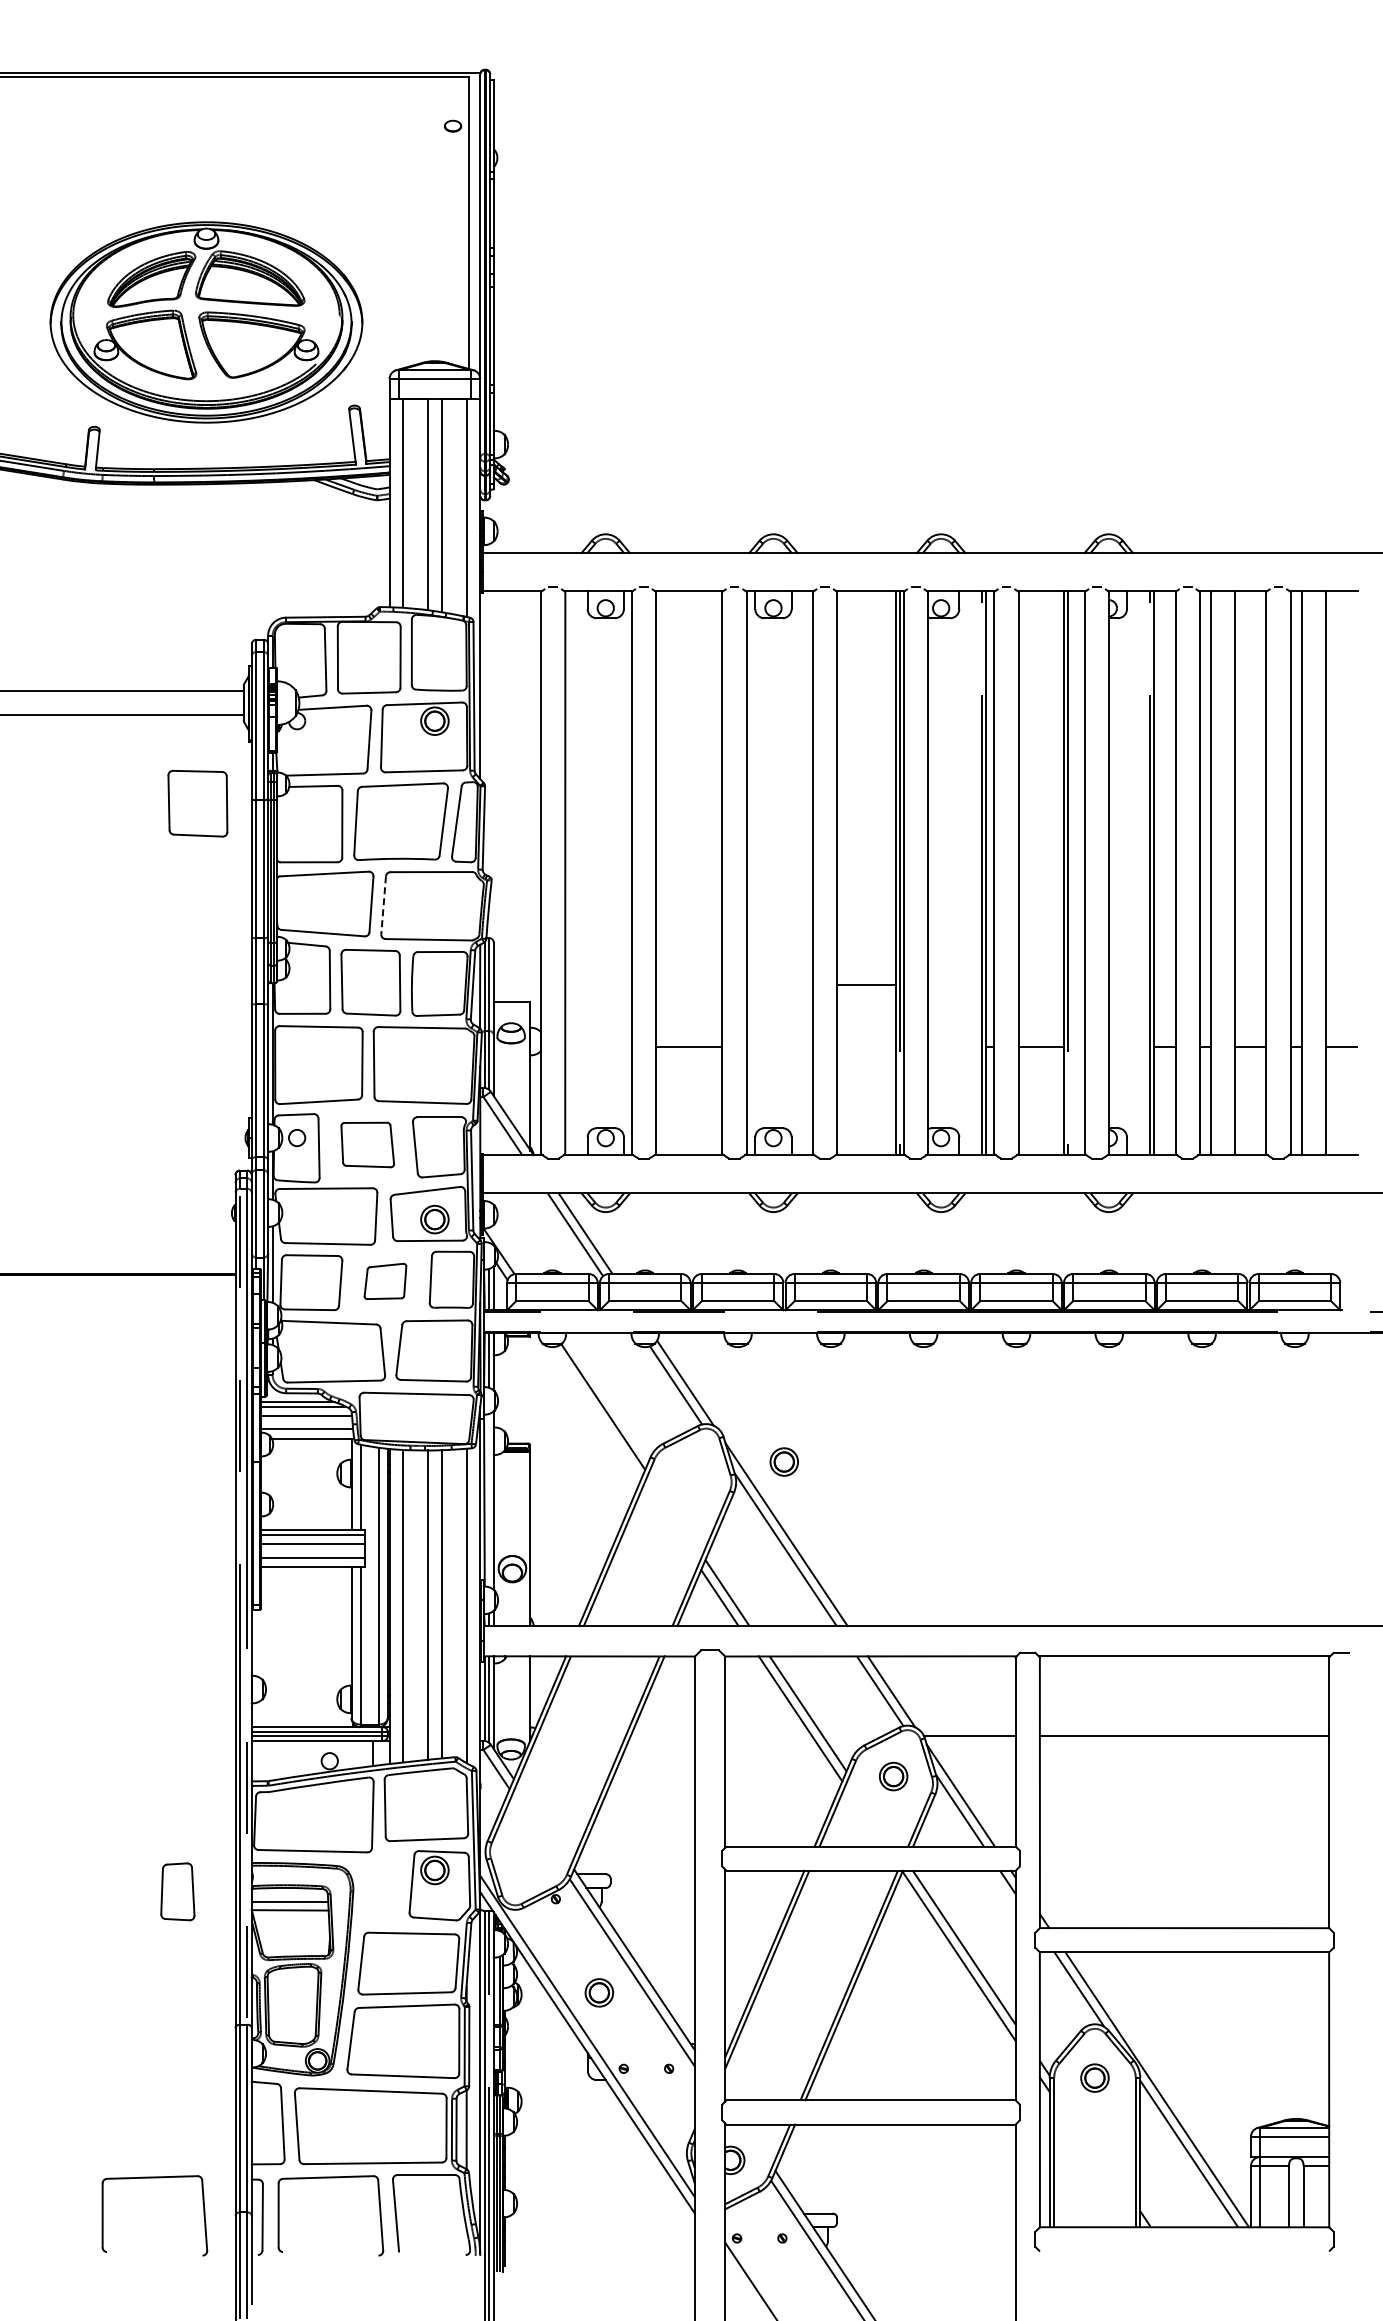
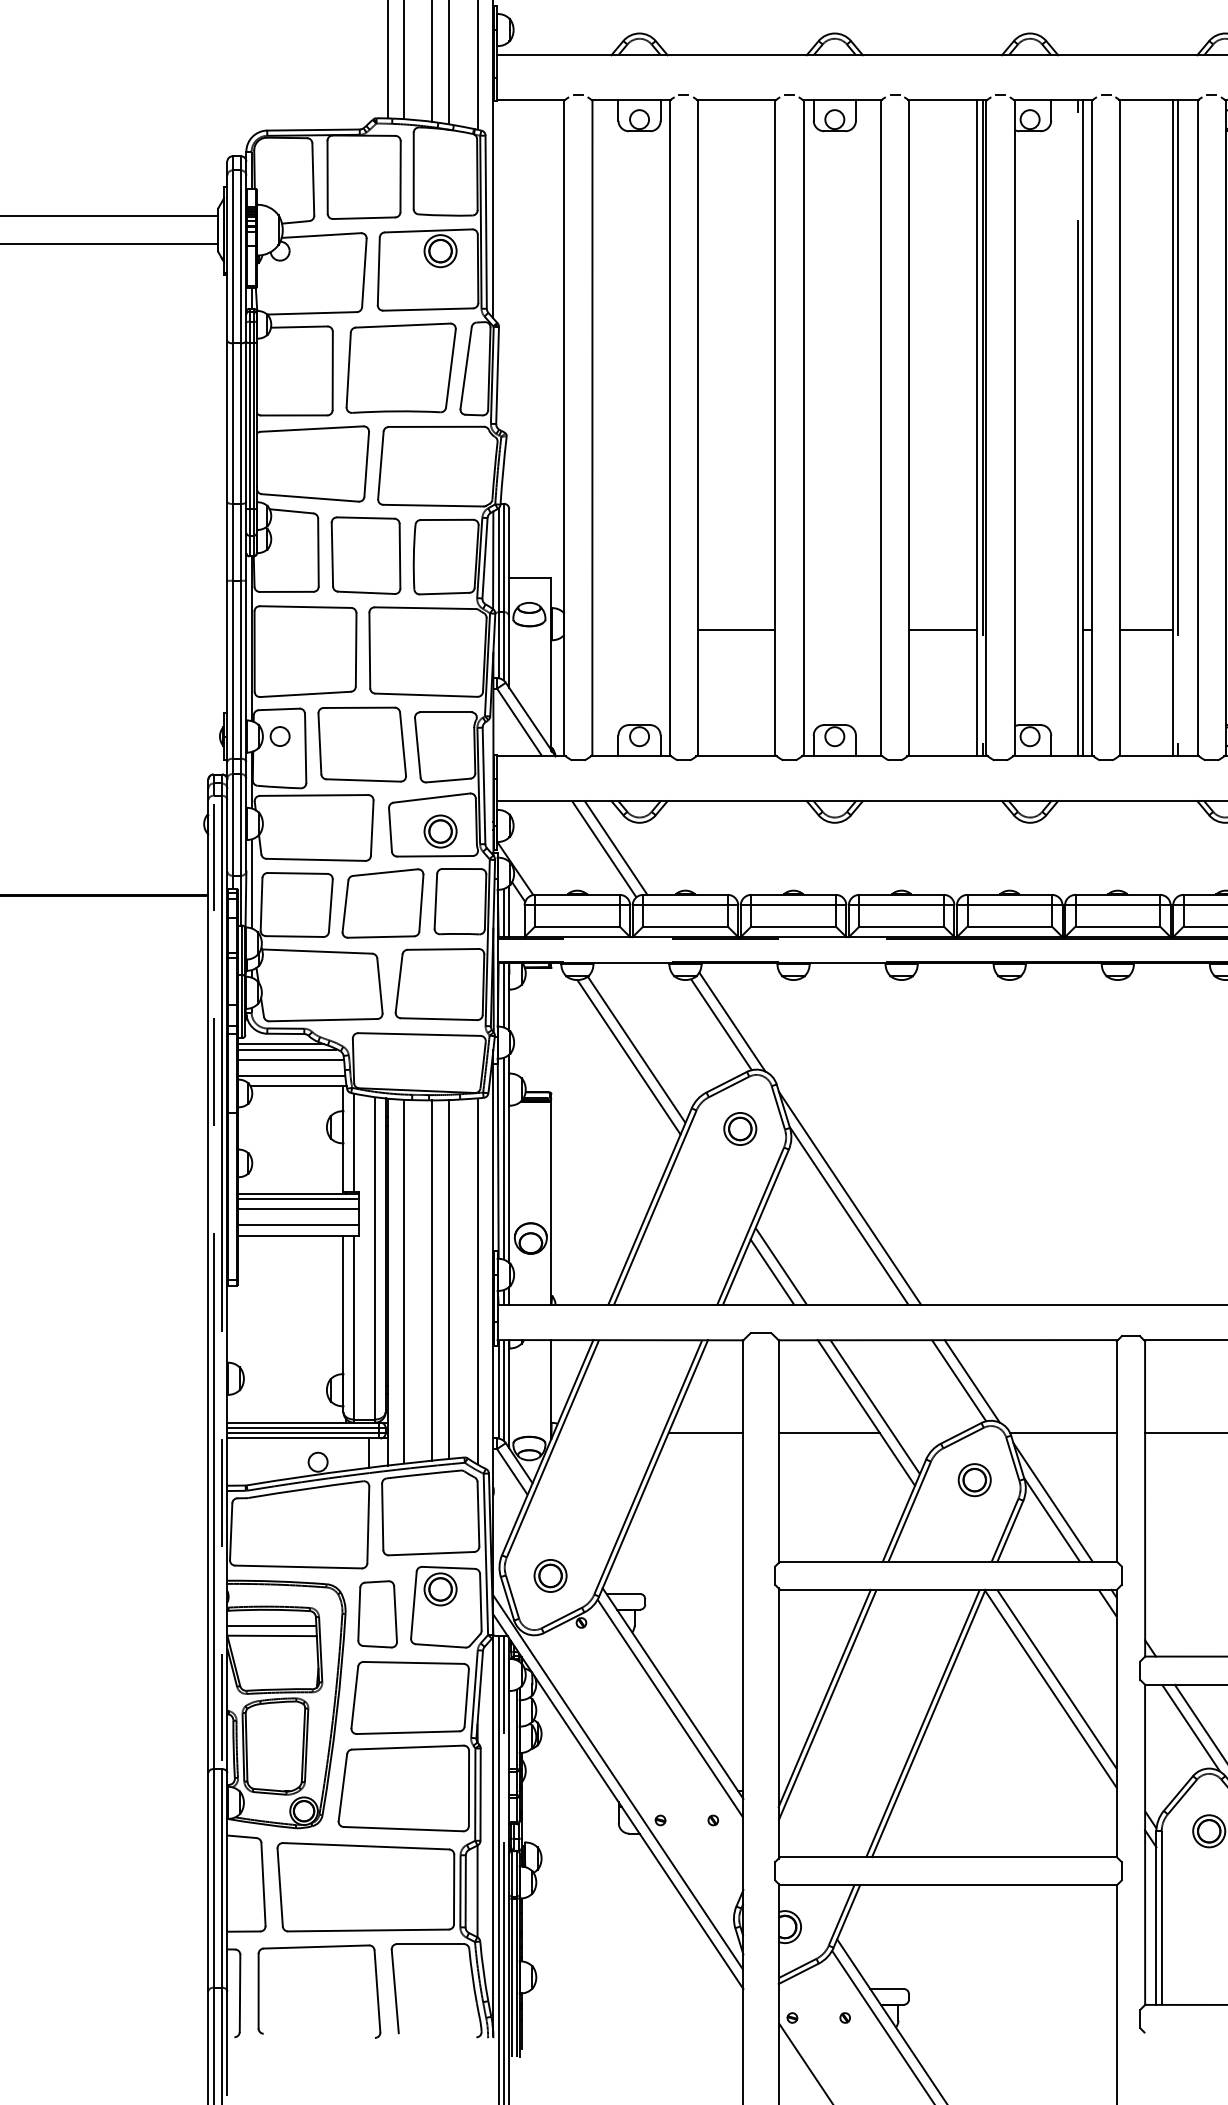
part: (197, 803) -> (164, 346), removed
line: (383, 905) -> (380, 465), dashed -> solid
line: (866, 984) -> (943, 629), moved
part: (367, 1144) -> (362, 744), size x1.43
part: (385, 1281) -> (383, 903), size x1.67
line: (596, 1413) -> (628, 1057), added
part: (783, 1461) -> (739, 1128), moved
line: (489, 1500) -> (504, 1158), added
line: (662, 1735) -> (705, 1432), added
line: (768, 1735) -> (829, 1432), added
part: (177, 1891) -> (377, 1613), moved
part: (598, 1992) -> (549, 1575), moved
part: (154, 2178) -> (114, 1948), removed

